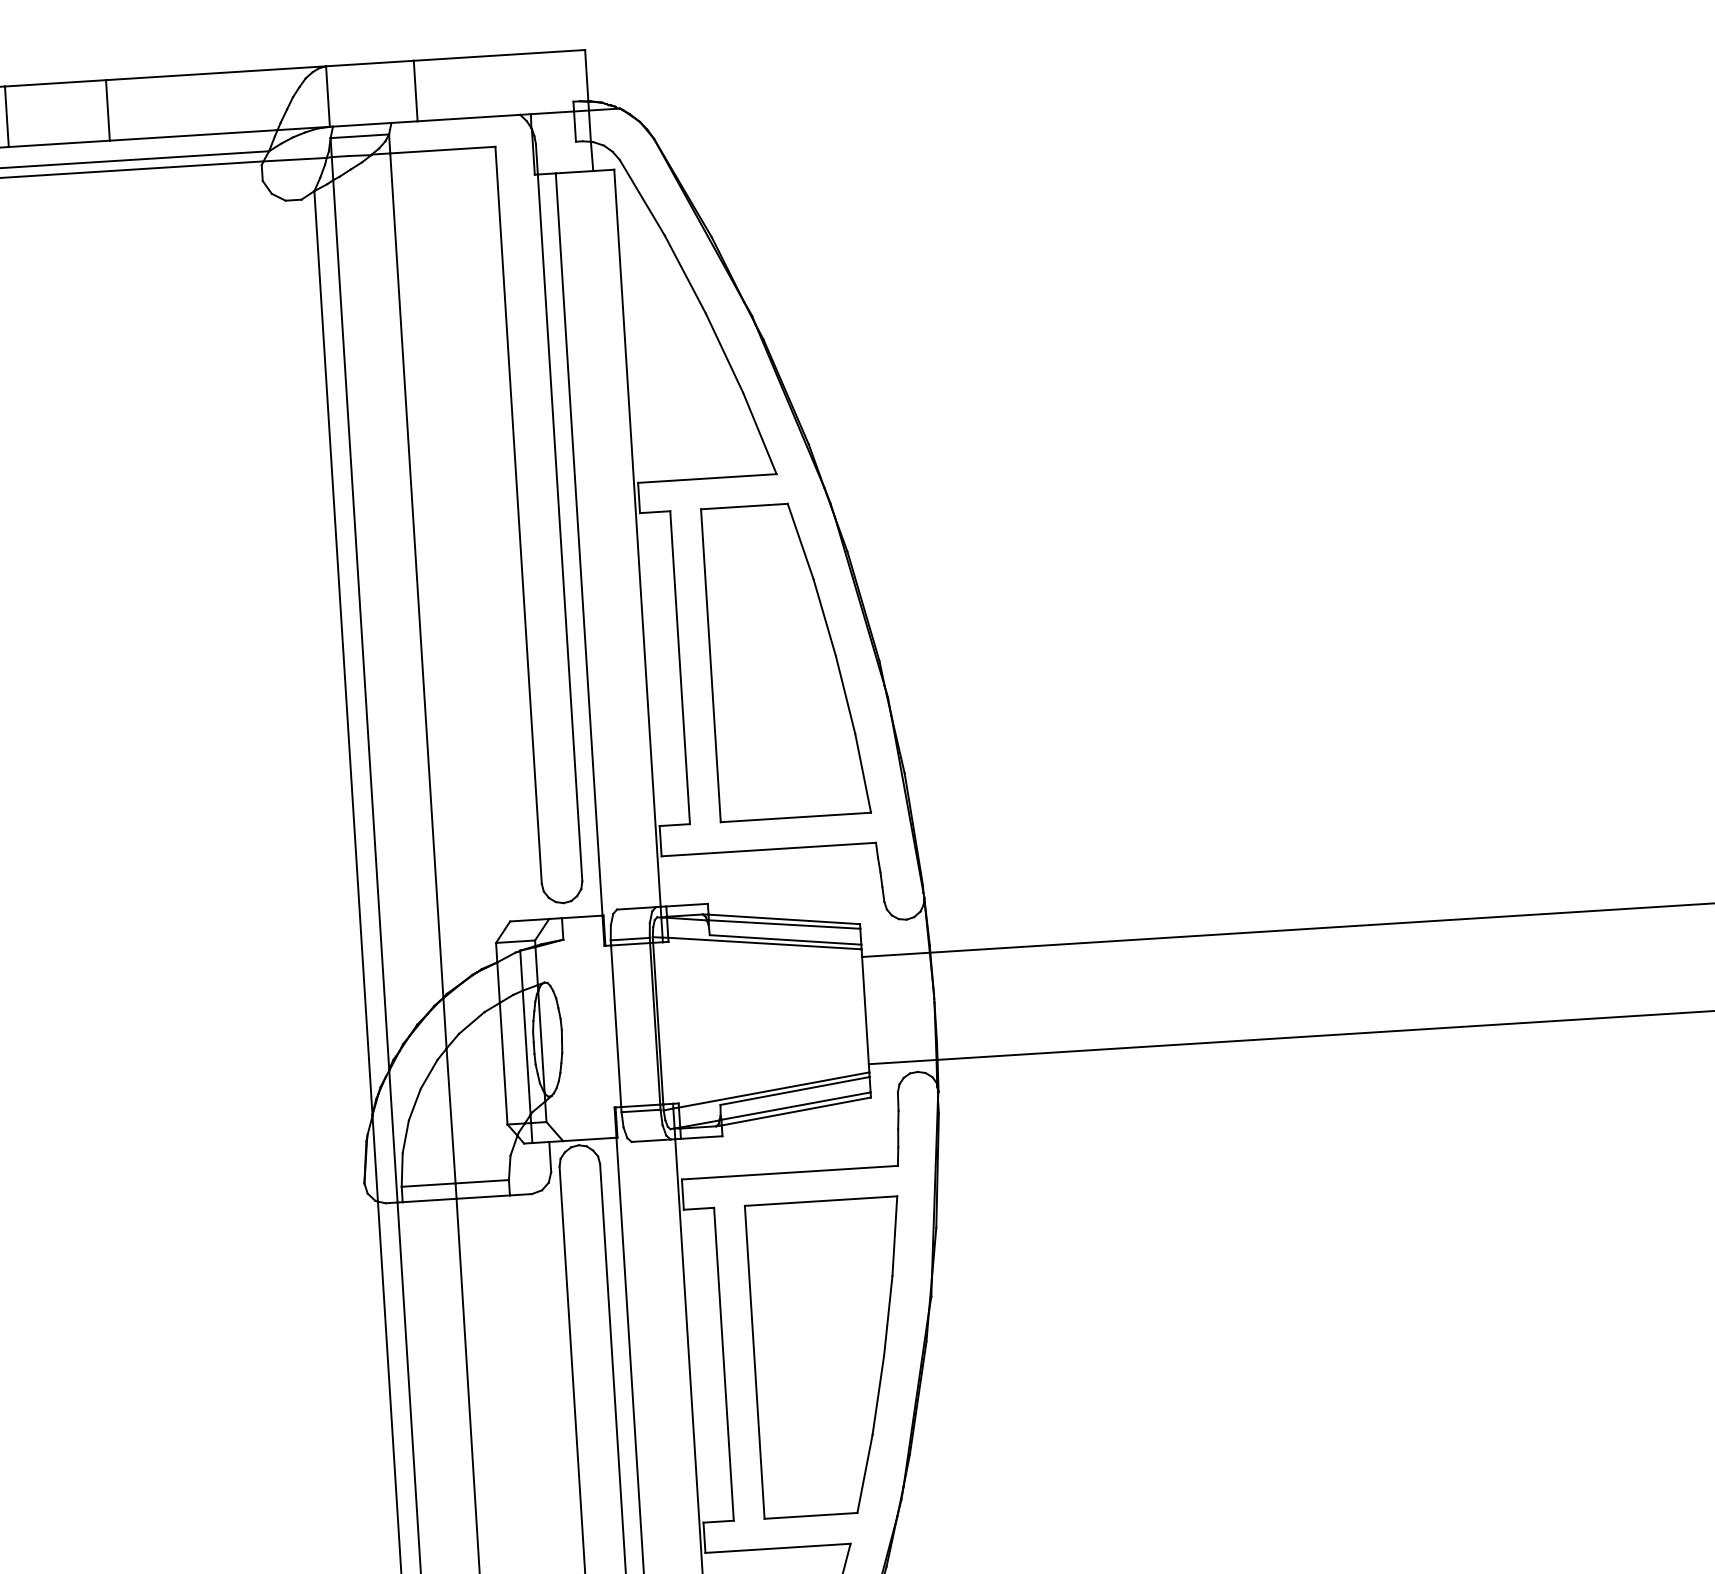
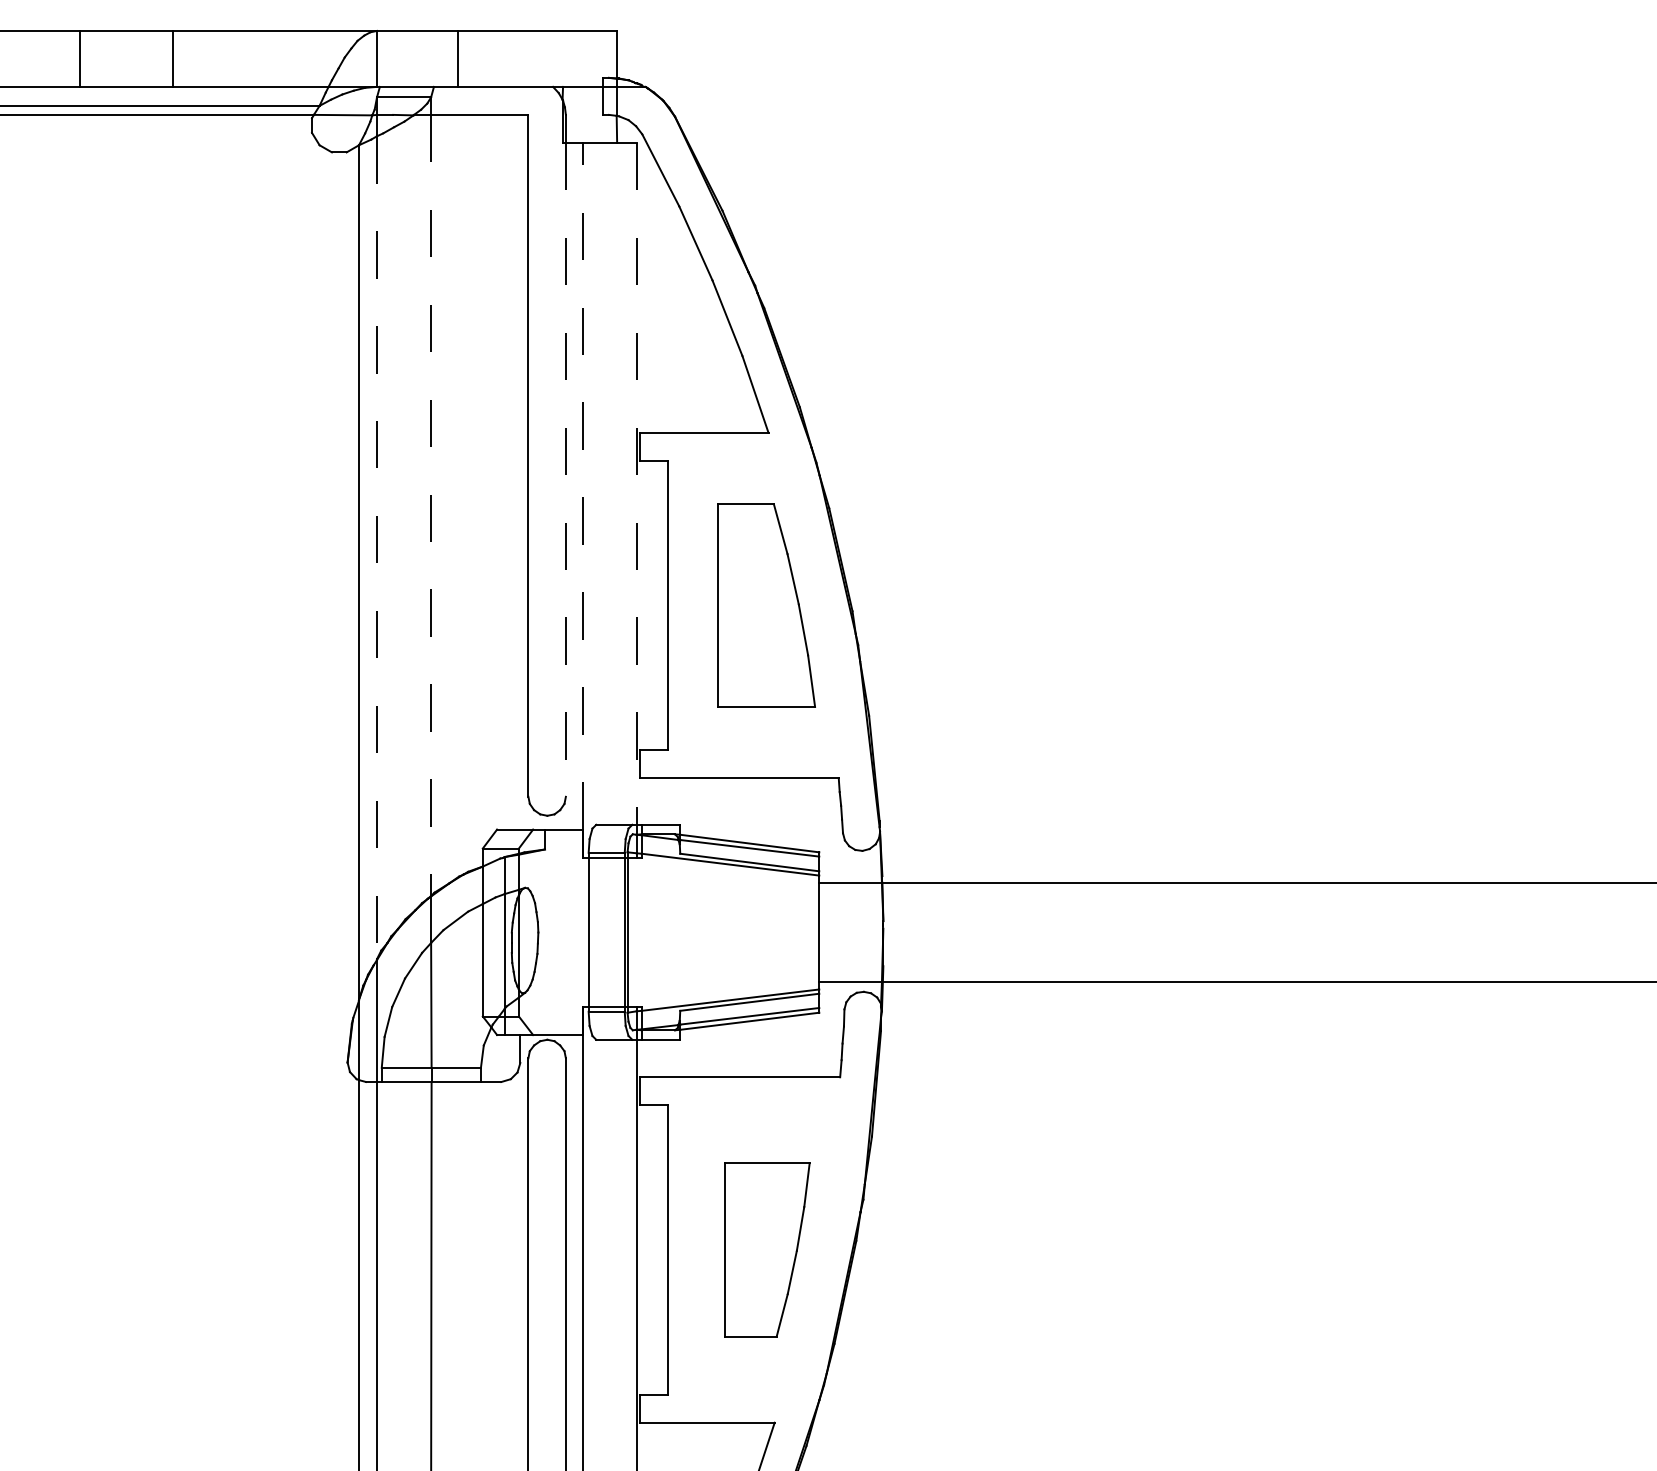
line: (559, 527) -> (565, 469), solid -> dashed
line: (637, 537) -> (636, 483), solid -> dashed
line: (579, 543) -> (582, 485), solid -> dashed
line: (417, 575) -> (431, 505), solid -> dashed
line: (361, 625) -> (377, 548), solid -> dashed
part: (786, 660) -> (766, 605), size x0.7
part: (831, 1357) -> (767, 1249), size x0.6

